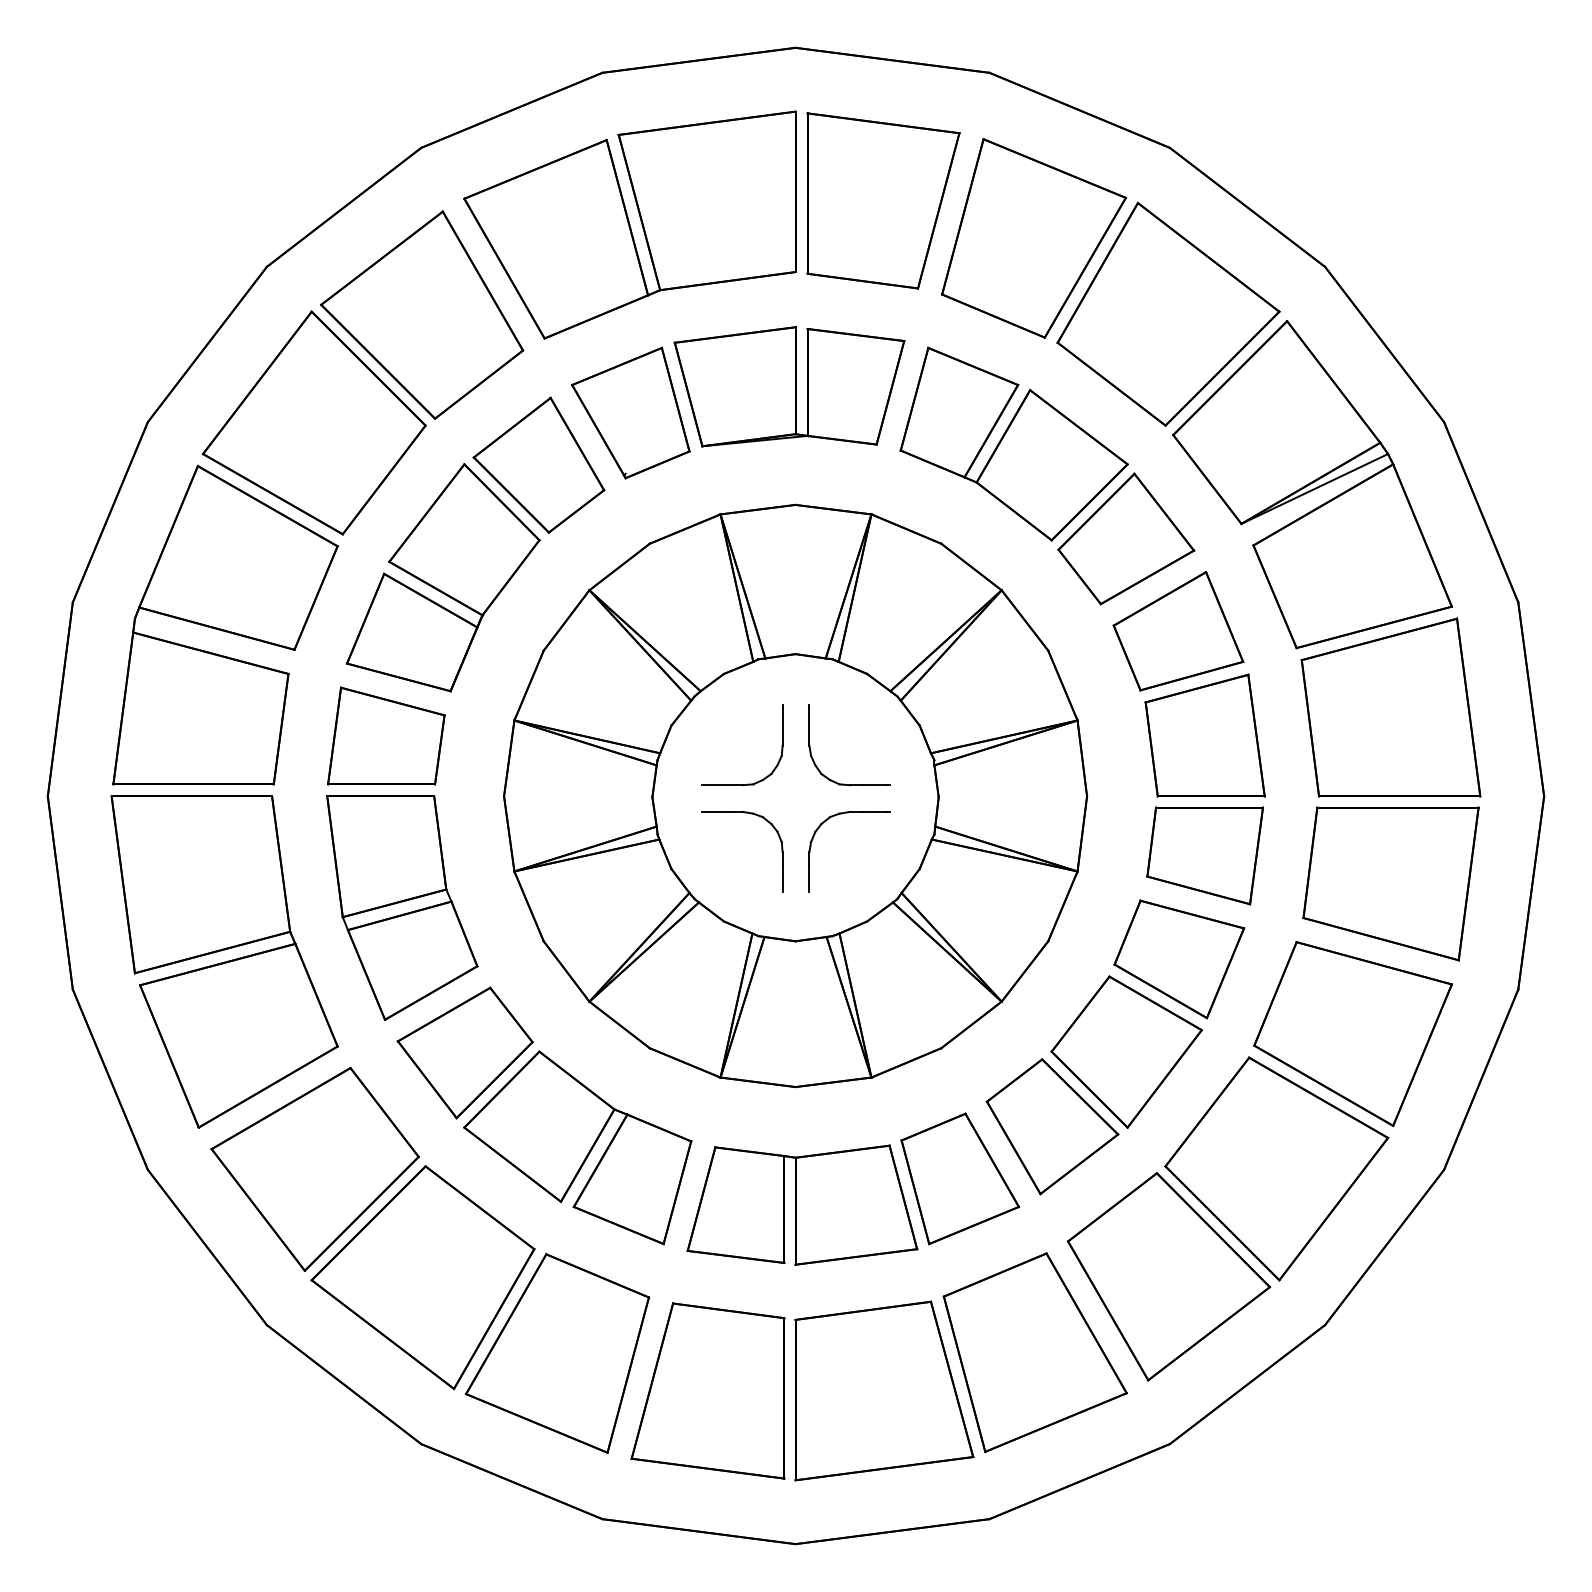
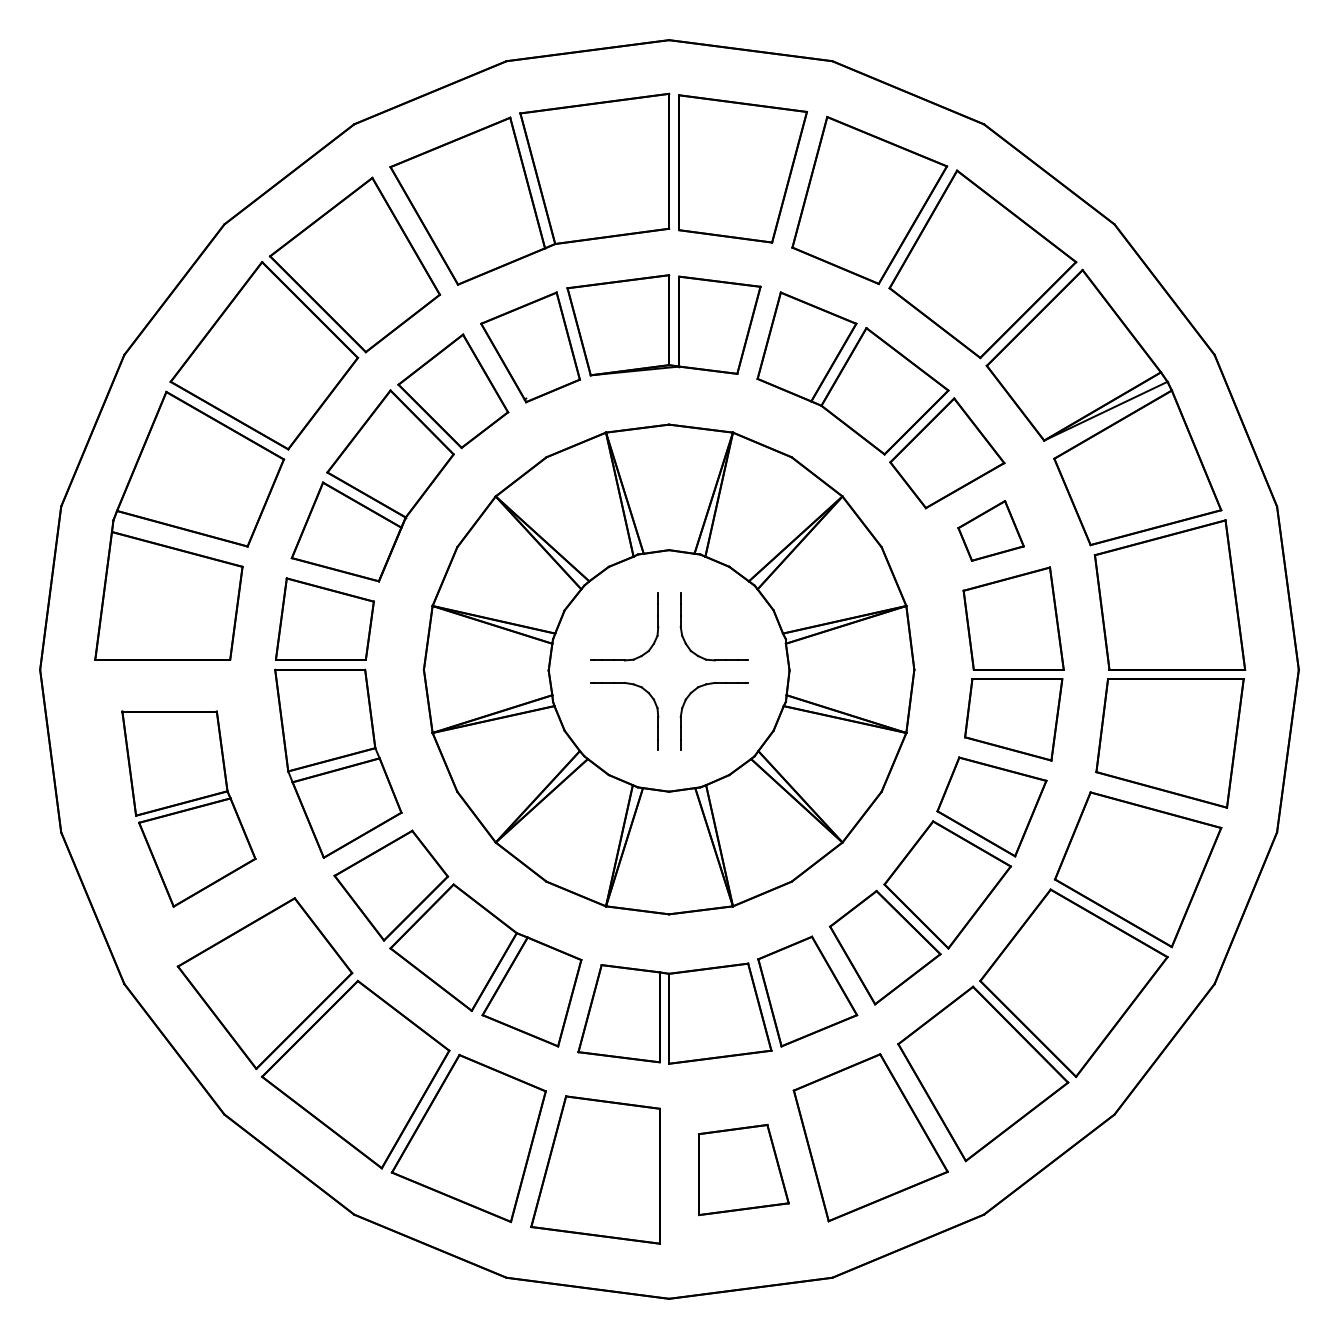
part: (1177, 630) -> (990, 530), size x0.6
part: (224, 961) -> (188, 808), size x0.7
part: (883, 1390) -> (743, 1169), size x0.6

